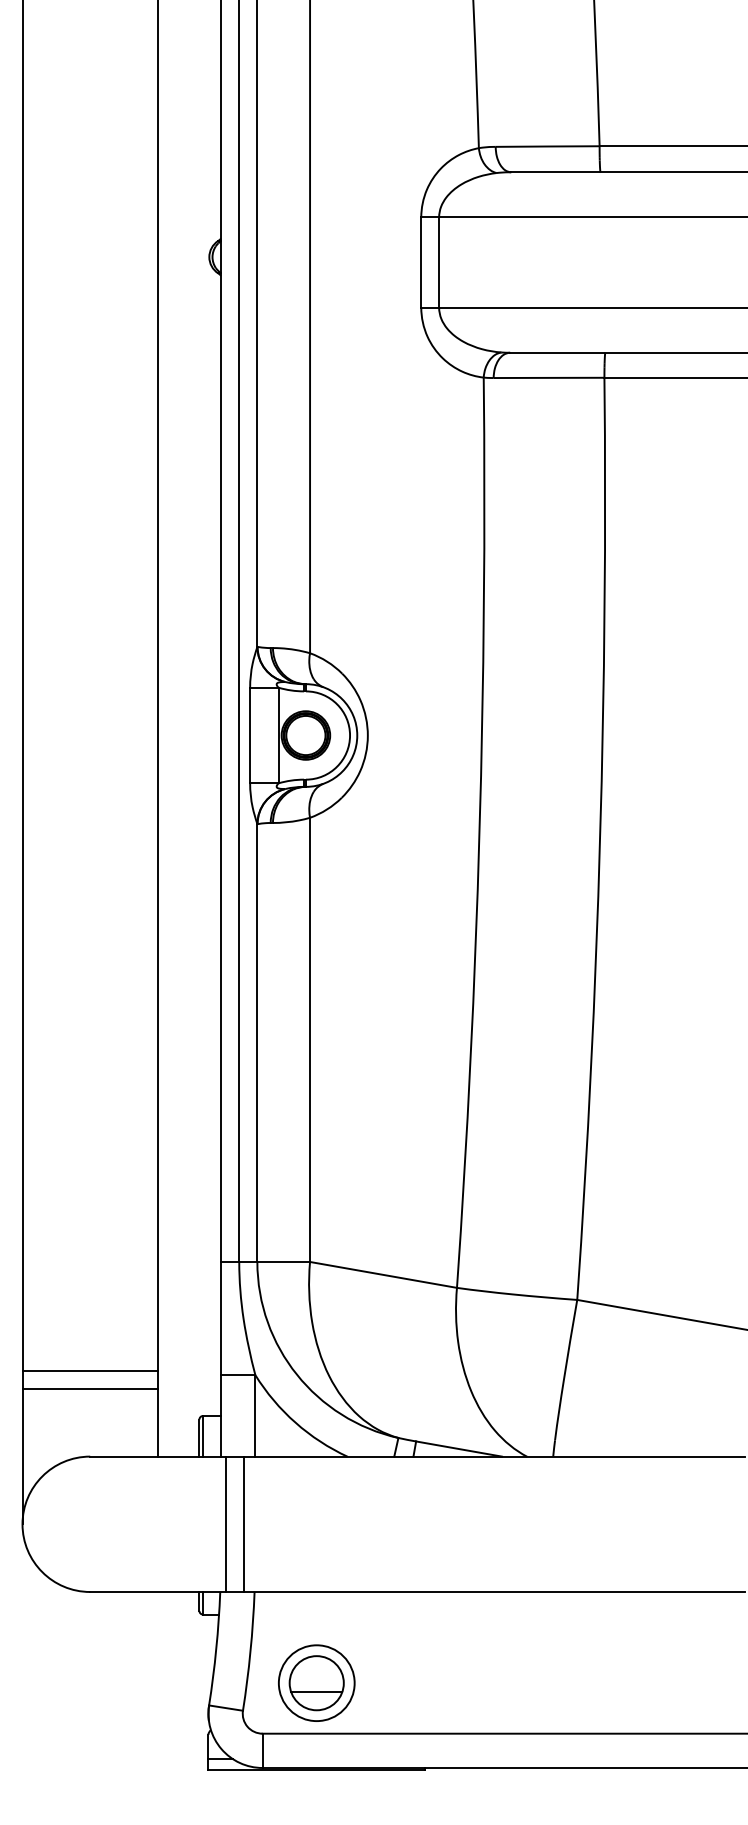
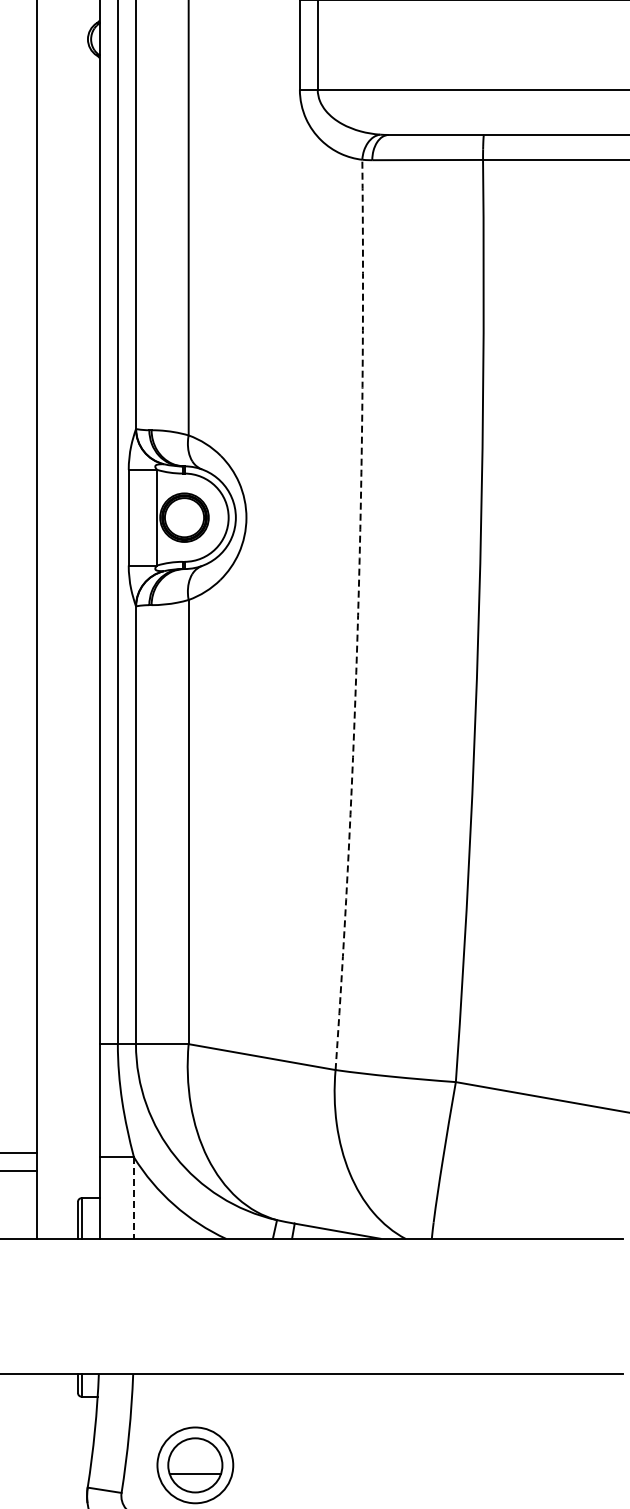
arc: (479, 833) -> (358, 615), solid -> dashed
line: (255, 1415) -> (134, 1197), solid -> dashed
line: (225, 1523) -> (104, 1305), removed
line: (243, 1523) -> (122, 1305), removed

